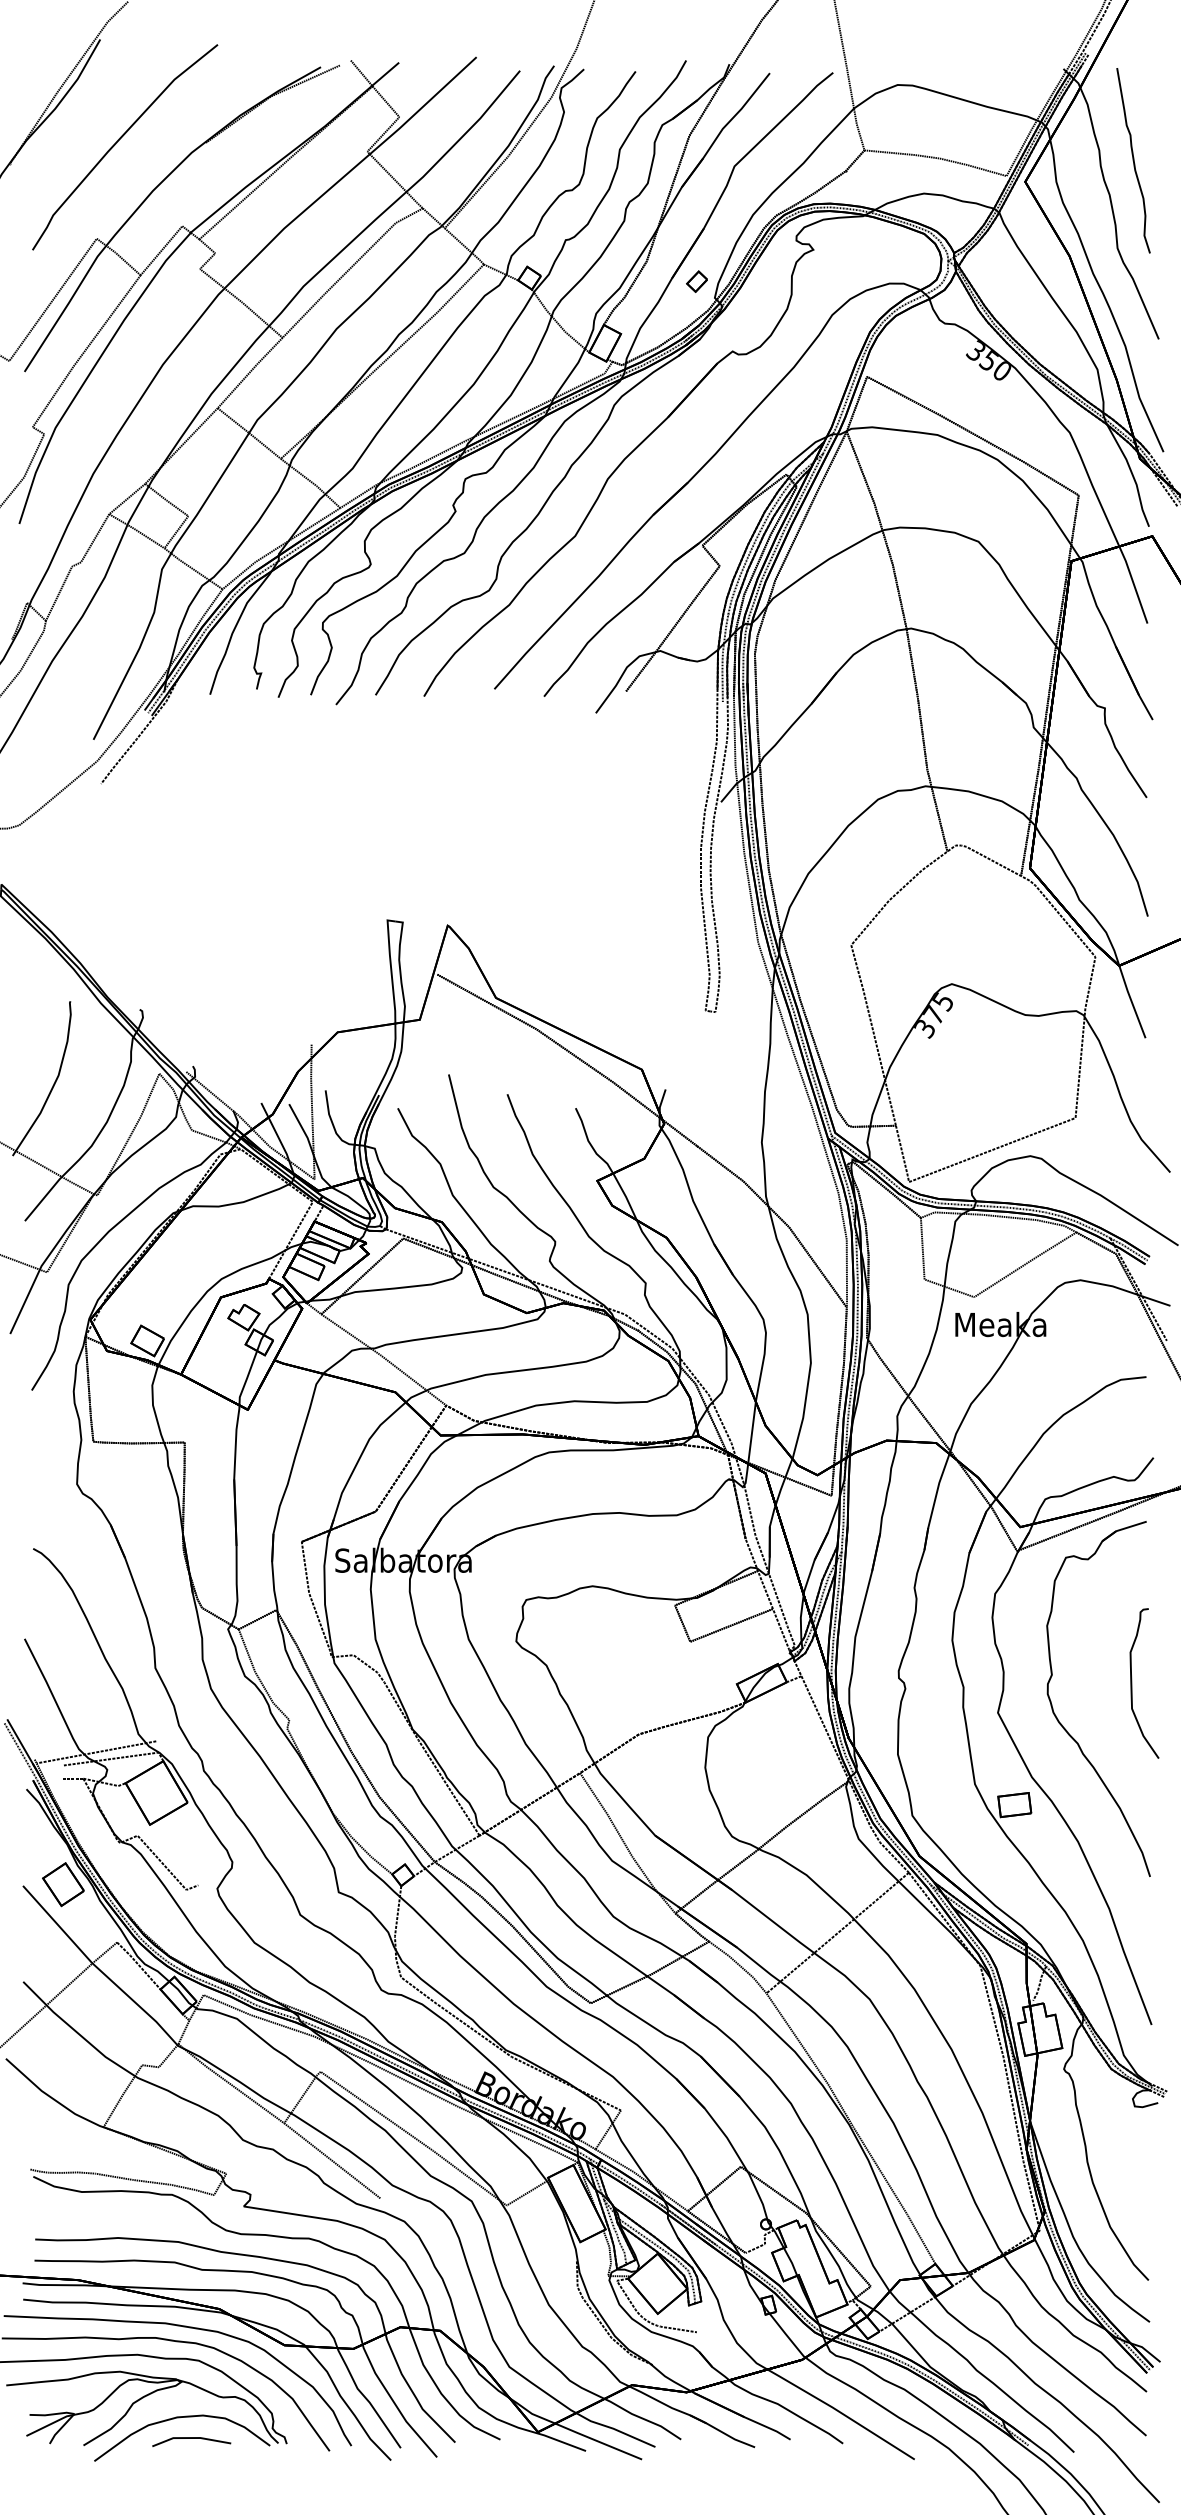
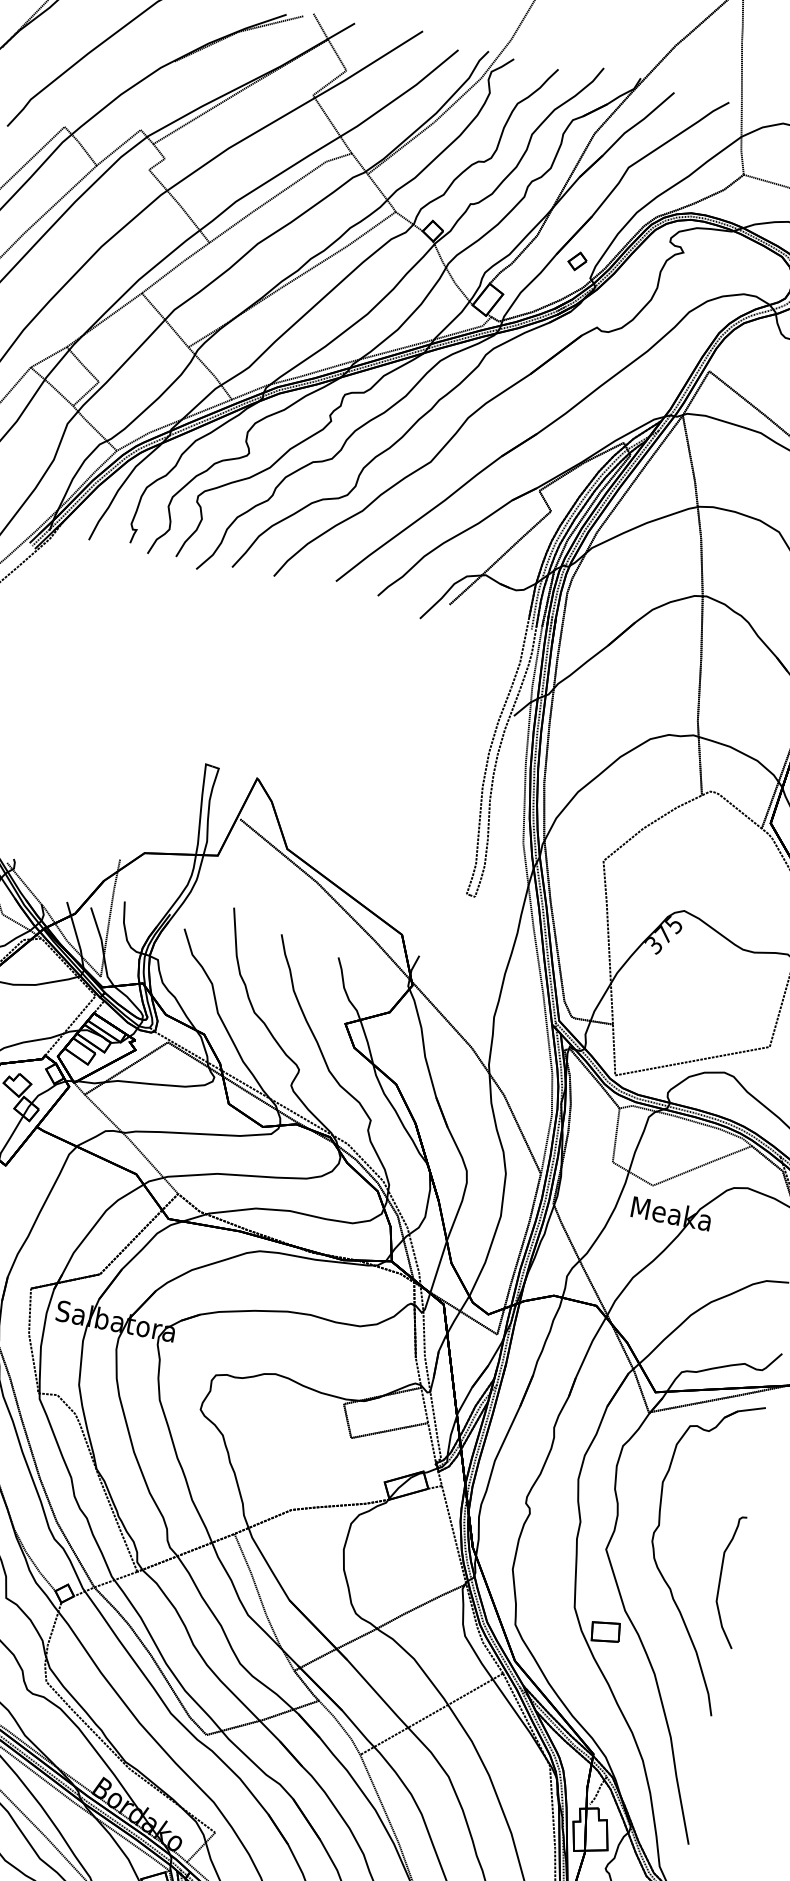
part: (1132, 1683) -> (721, 1579), moved

